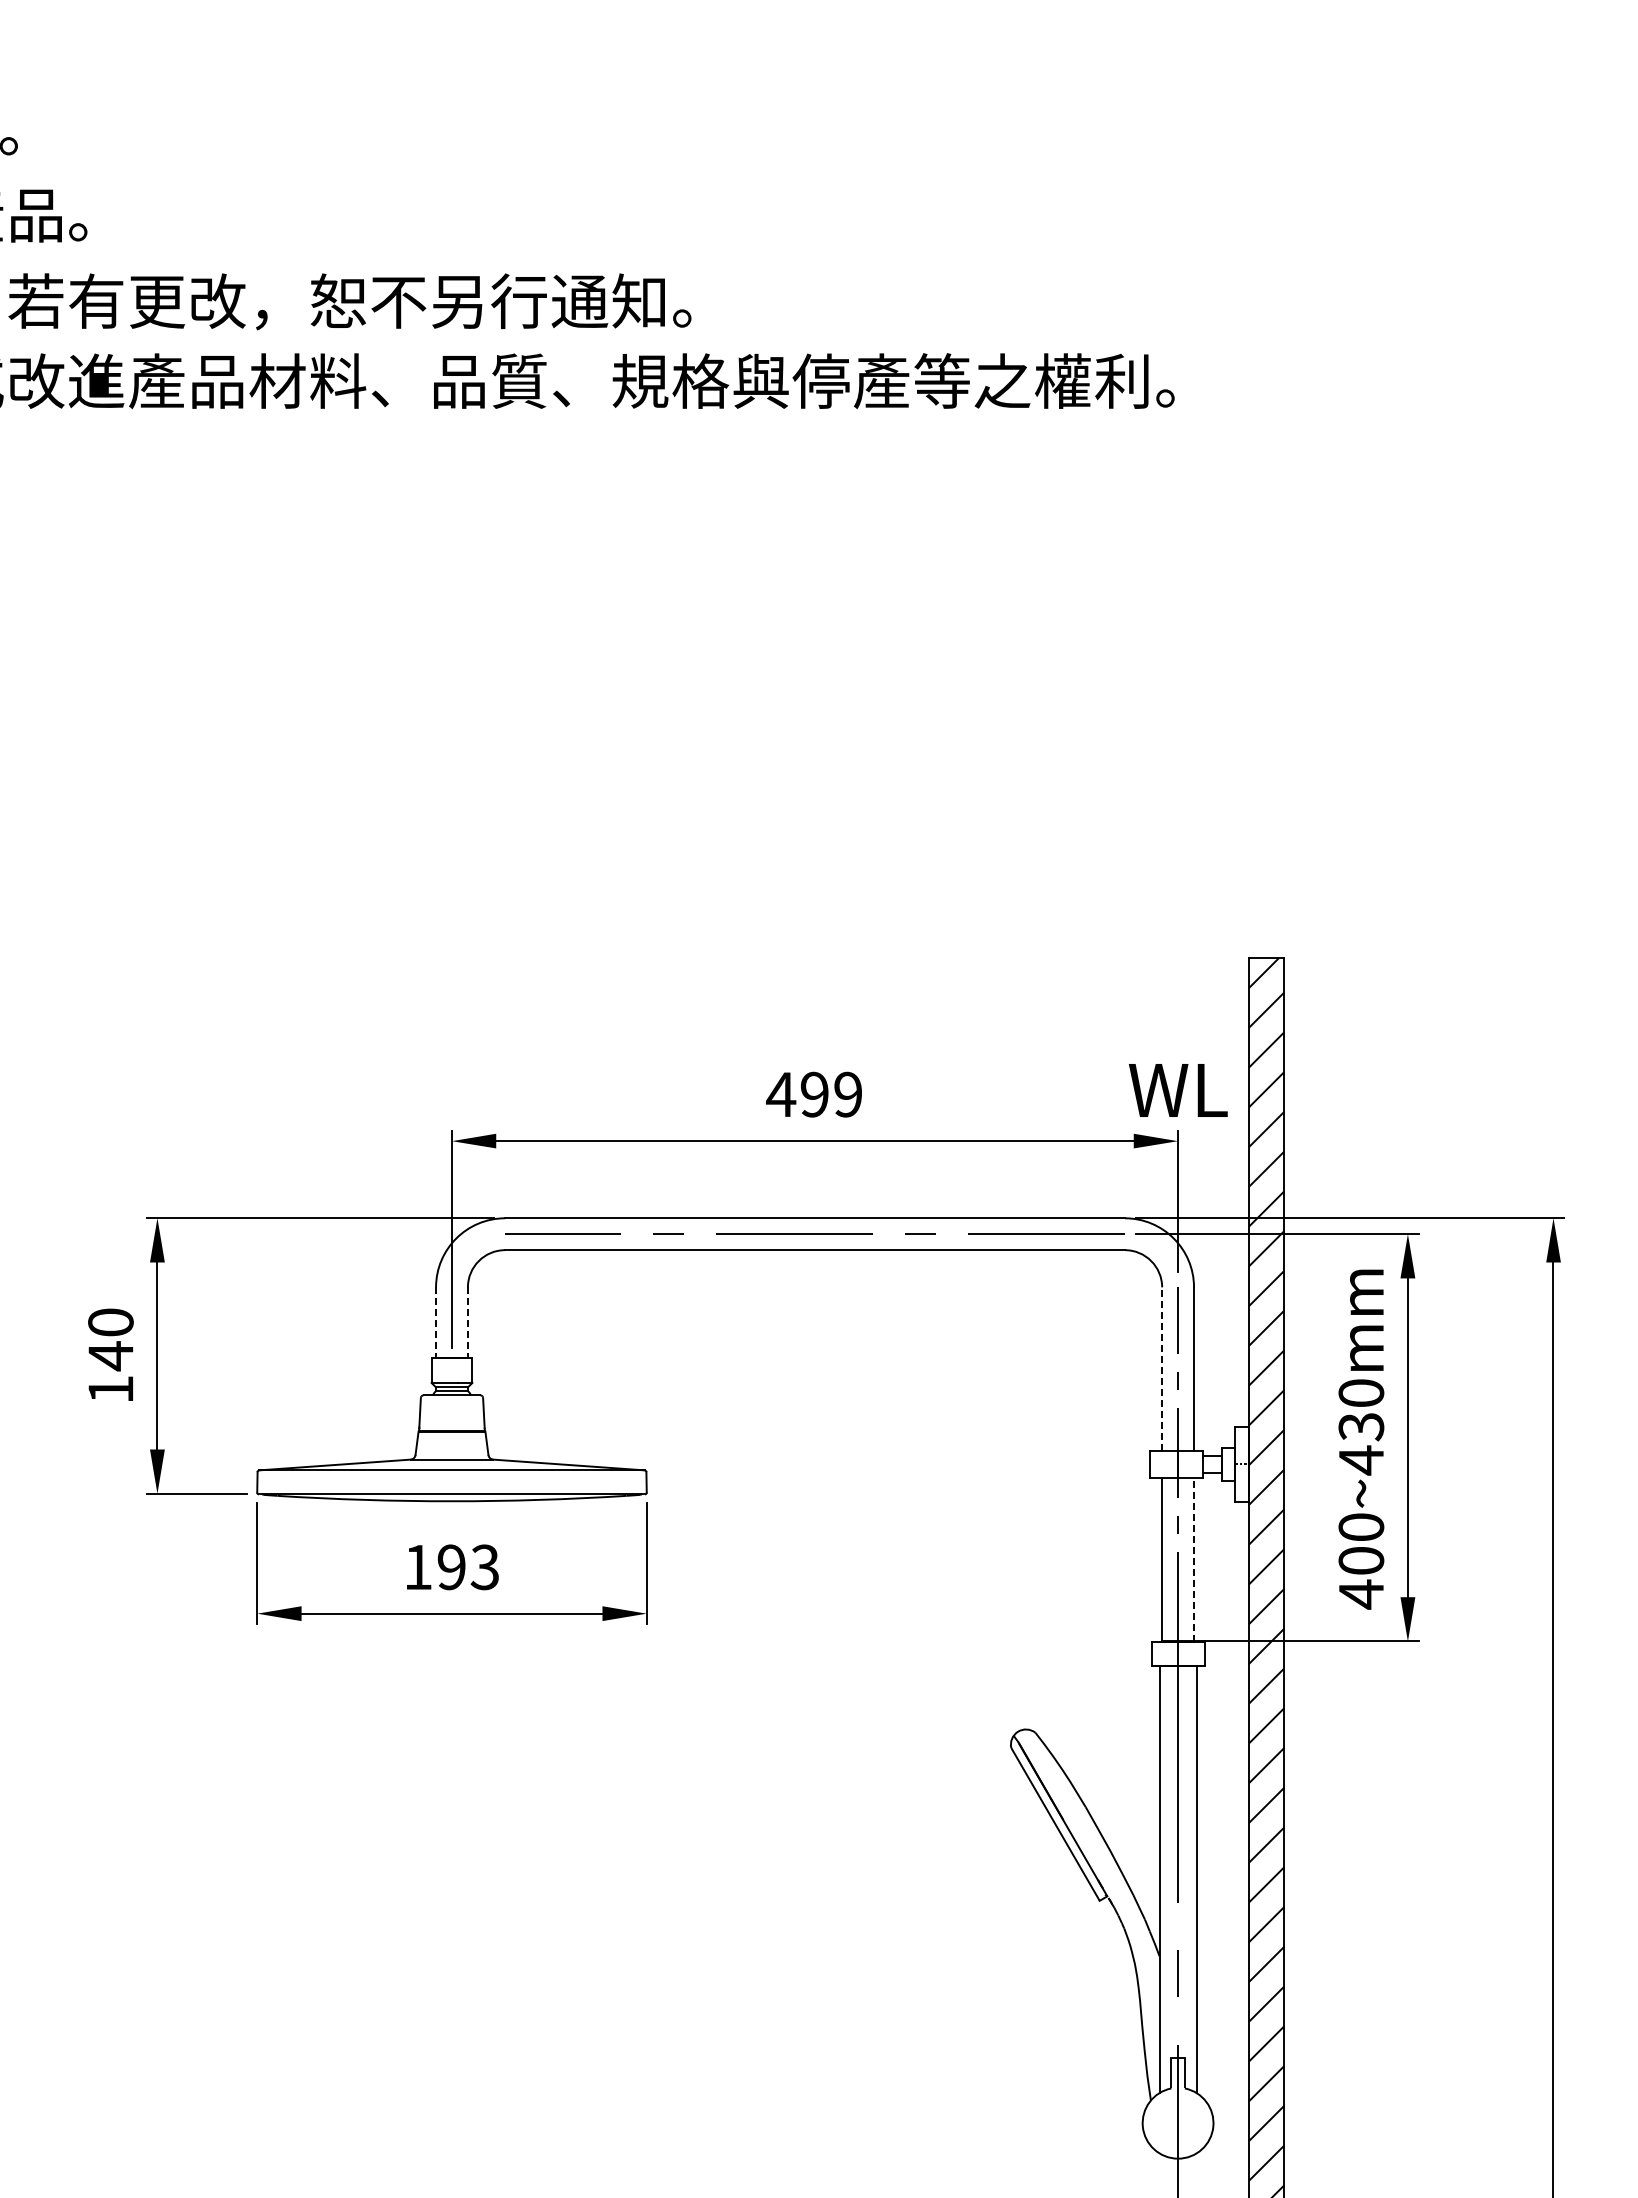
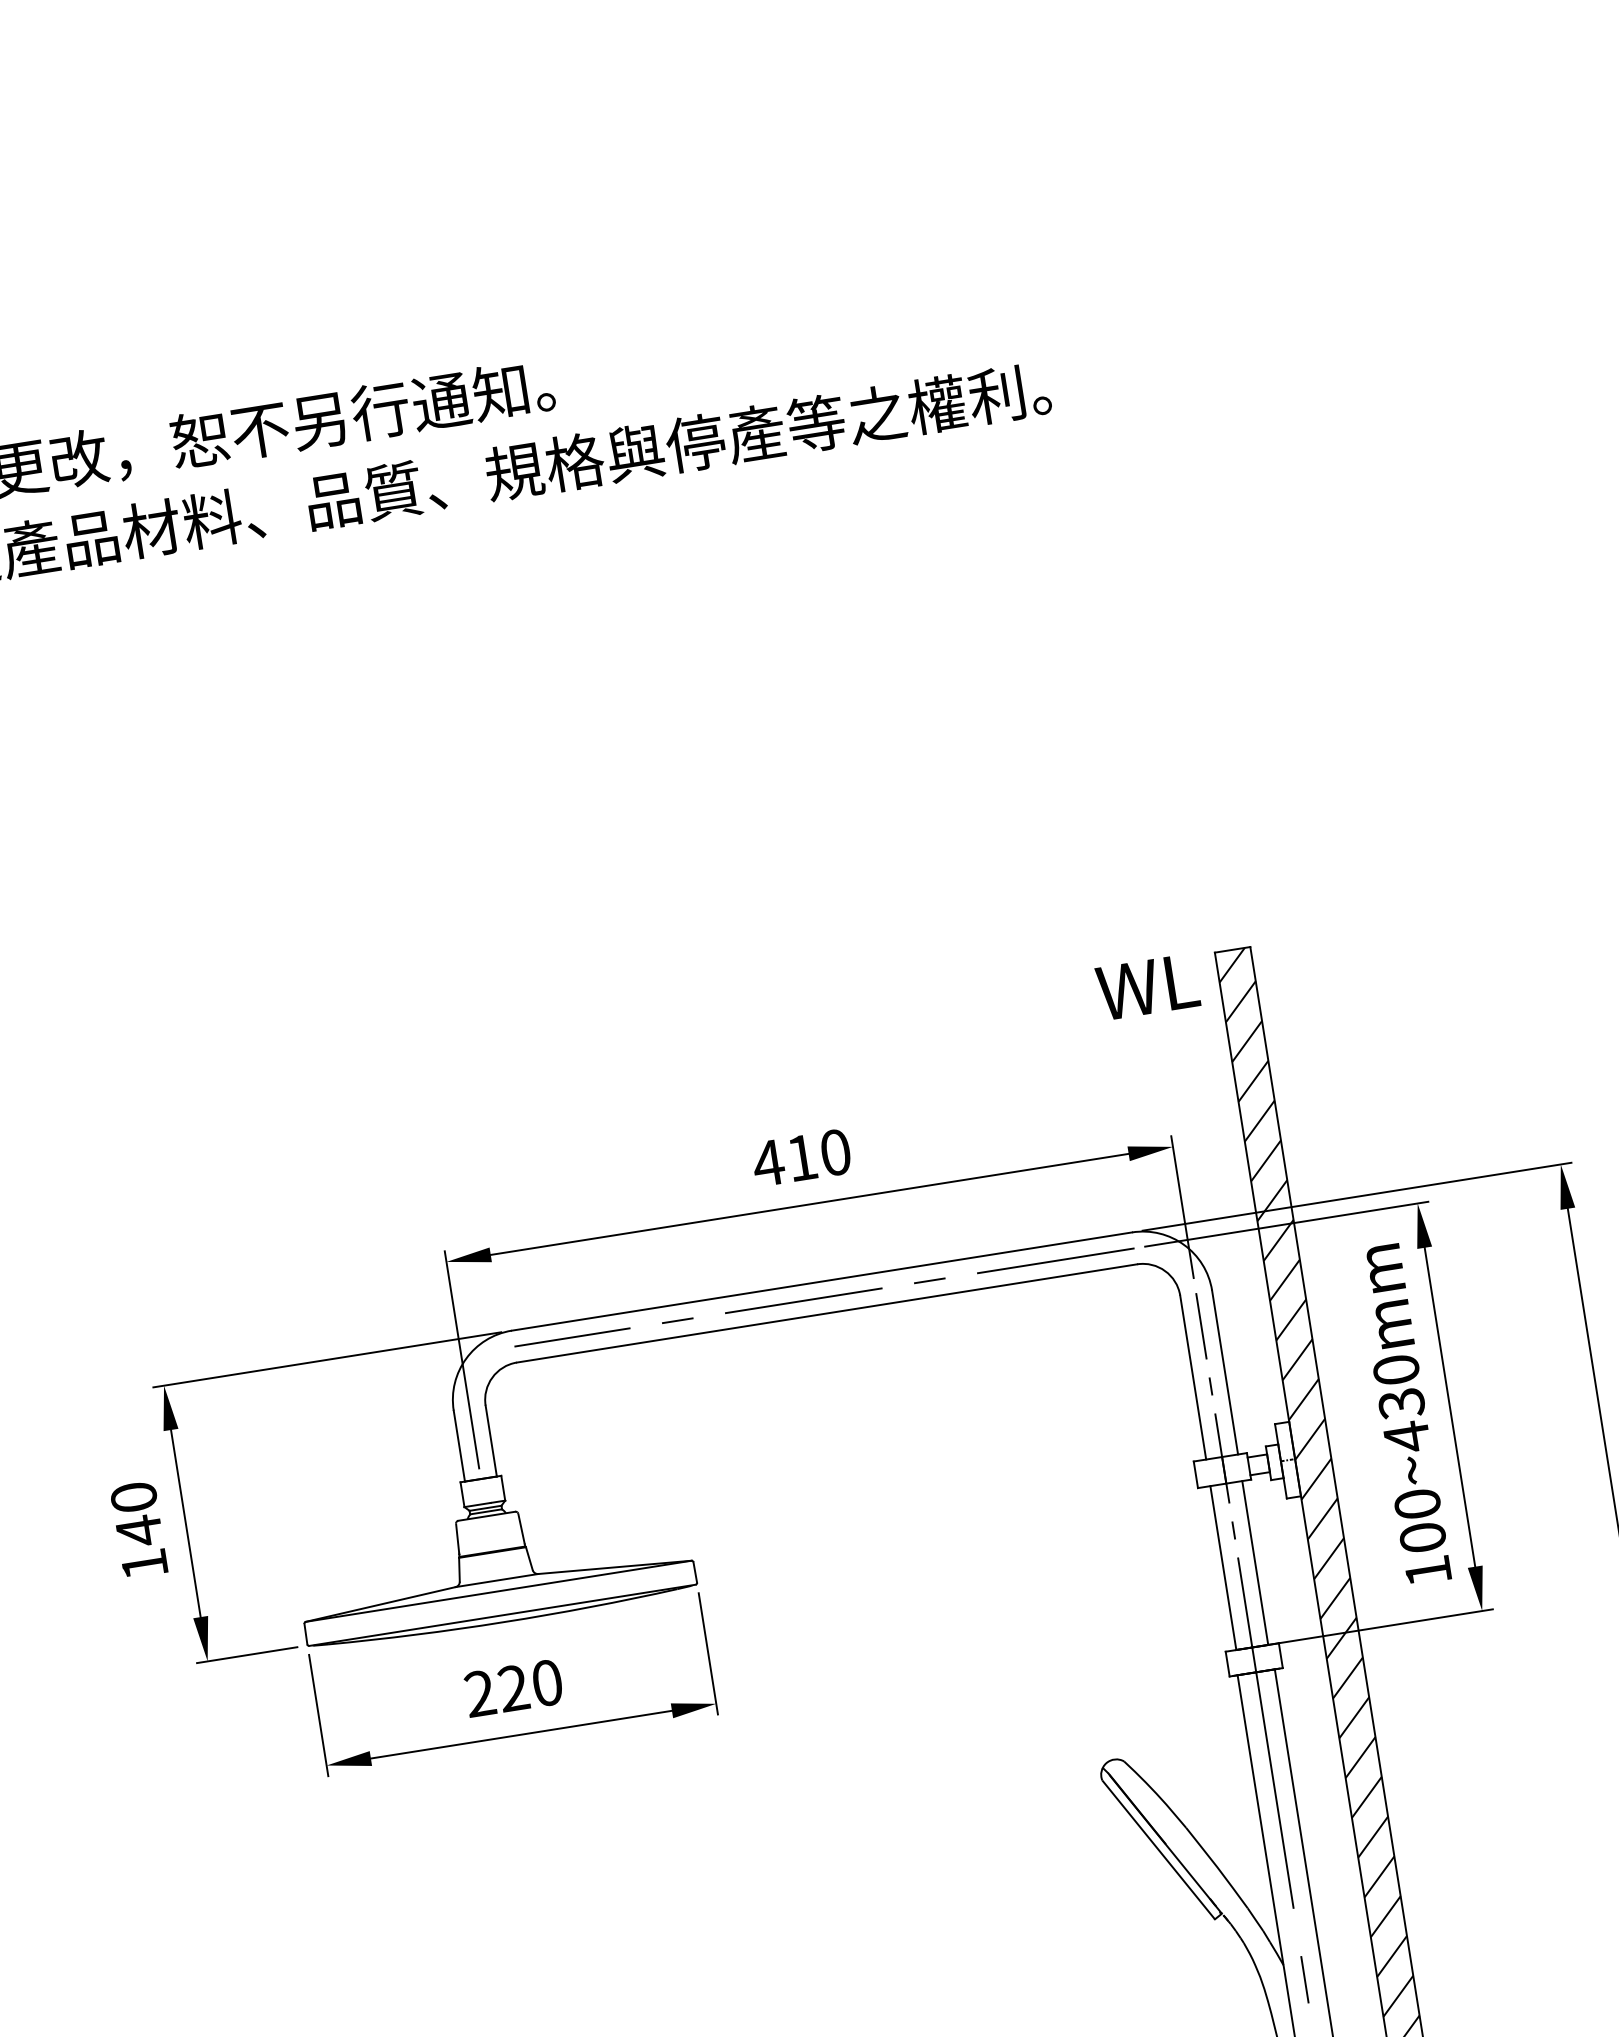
text: (1178, 1090) -> (1148, 987), moved
text: (831, 1094) -> (818, 1155), 499 -> 410
line: (436, 1323) -> (459, 1446), dashed -> solid
line: (467, 1323) -> (490, 1441), dashed -> solid
line: (1162, 1369) -> (1193, 1377), dashed -> solid
line: (1194, 1559) -> (1255, 1562), dashed -> solid
text: (451, 1567) -> (513, 1688), 193 -> 220
text: (1361, 1594) -> (1428, 1571), 400~430mm -> 100~430mm

